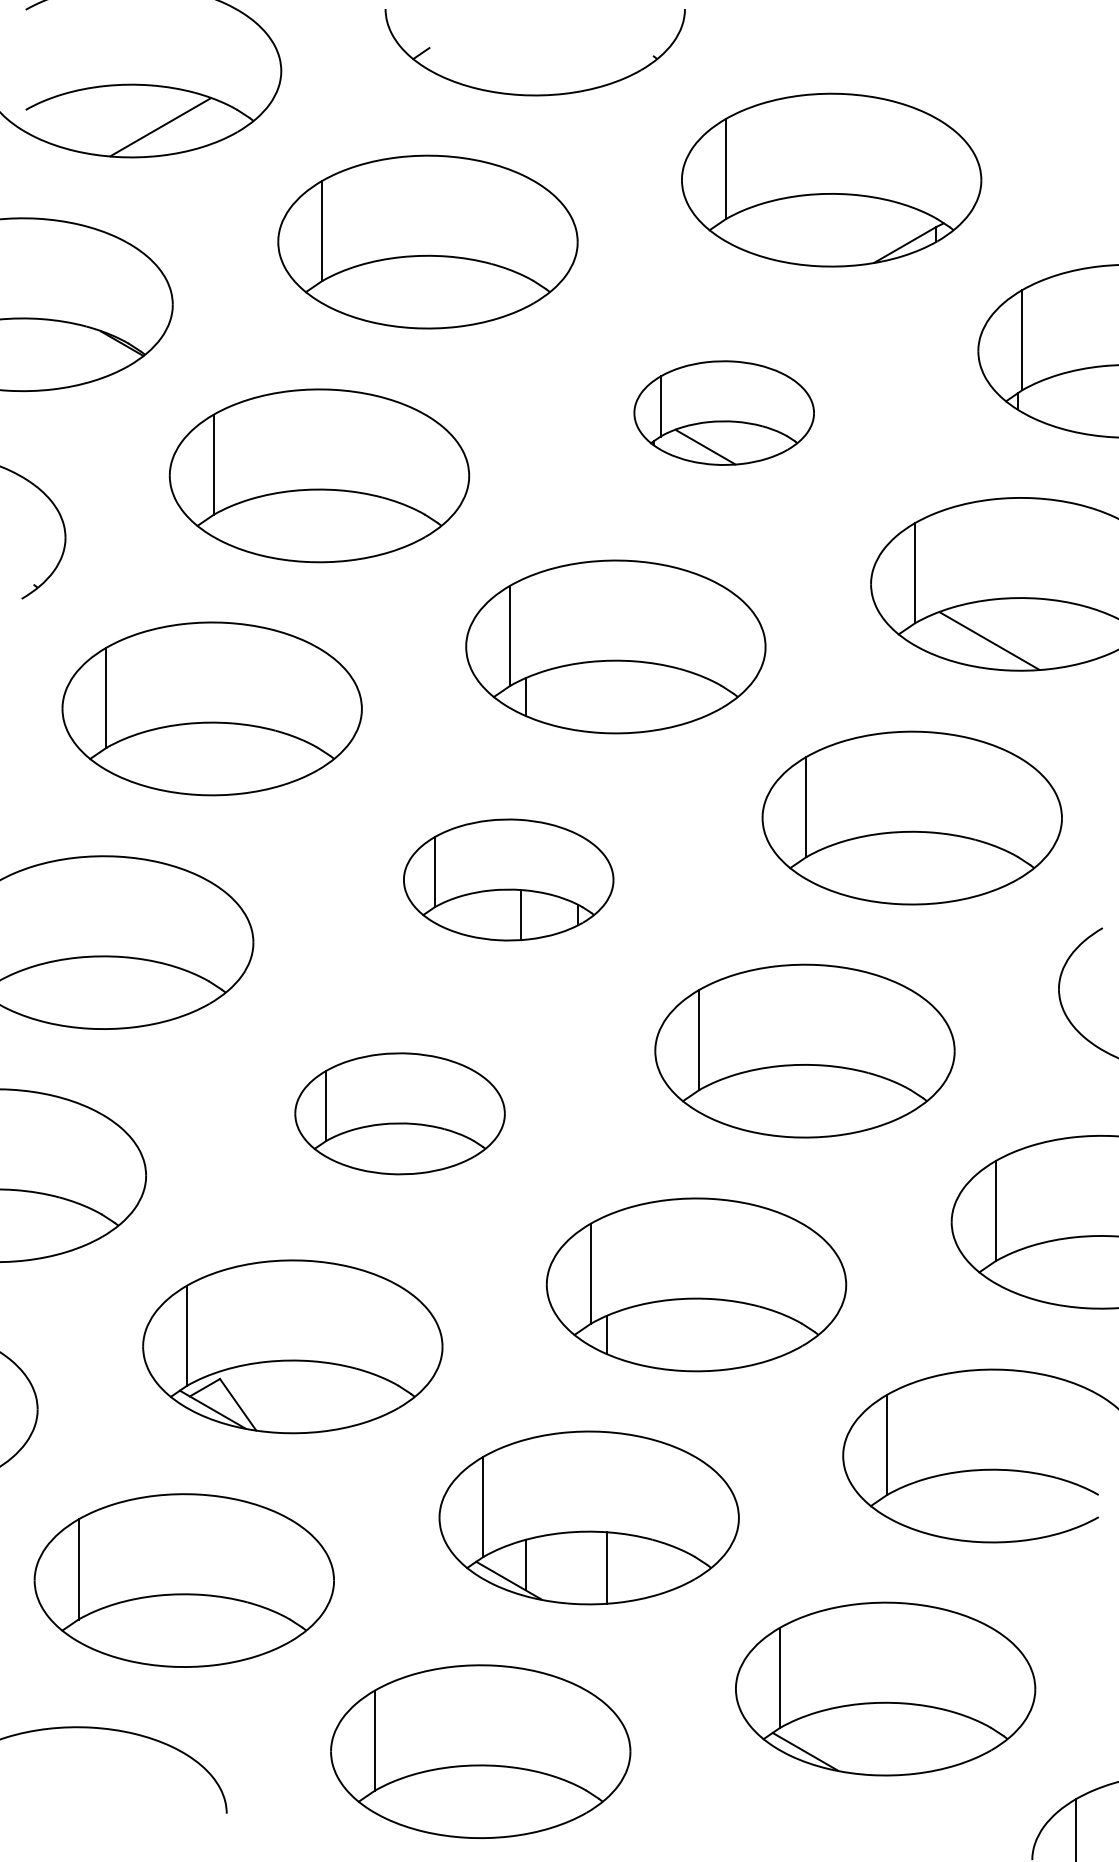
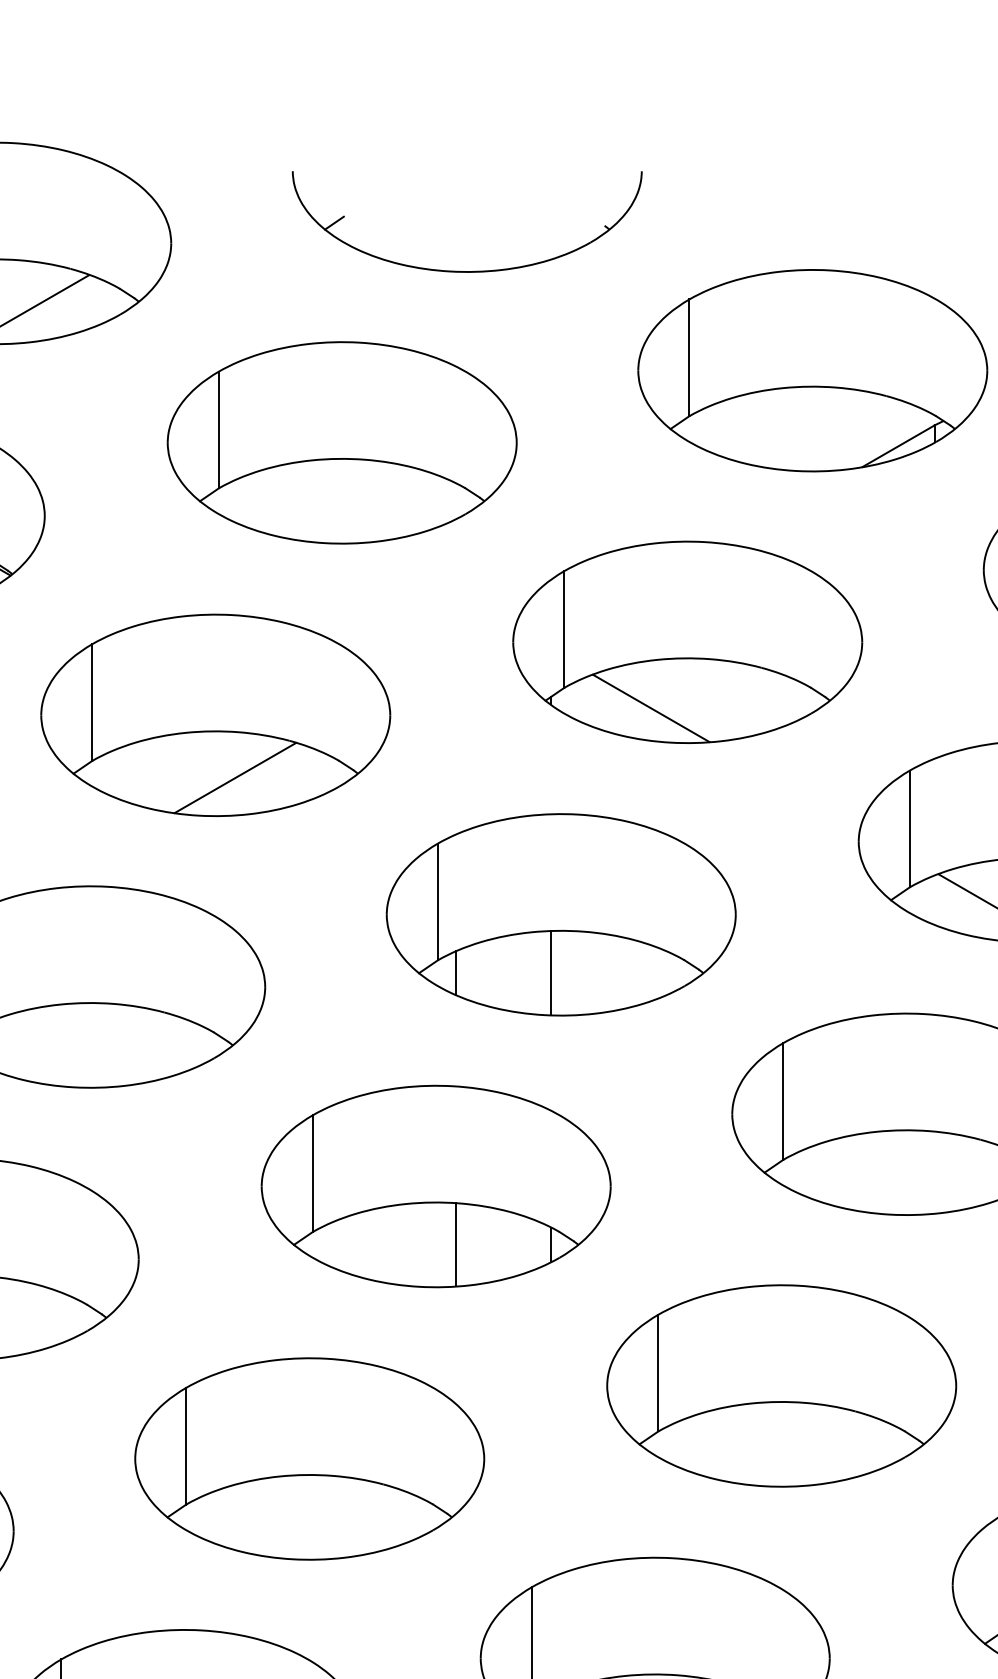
part: (723, 412) -> (686, 641), size x1.67
line: (336, 529) -> (235, 777), added
line: (607, 697) -> (551, 973), added
part: (508, 879) -> (436, 1185), size x1.43
part: (399, 1113) -> (309, 1458), size x1.43

